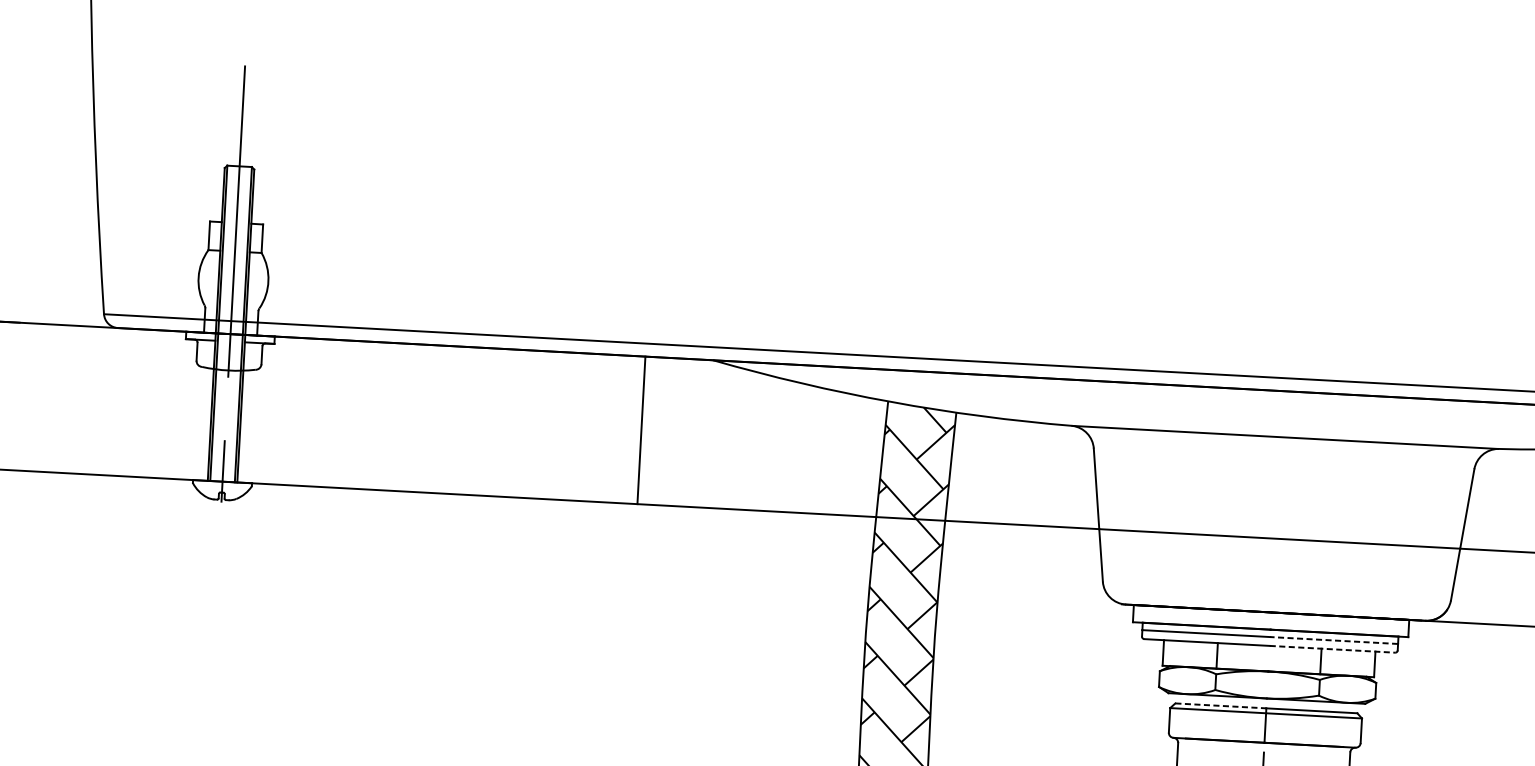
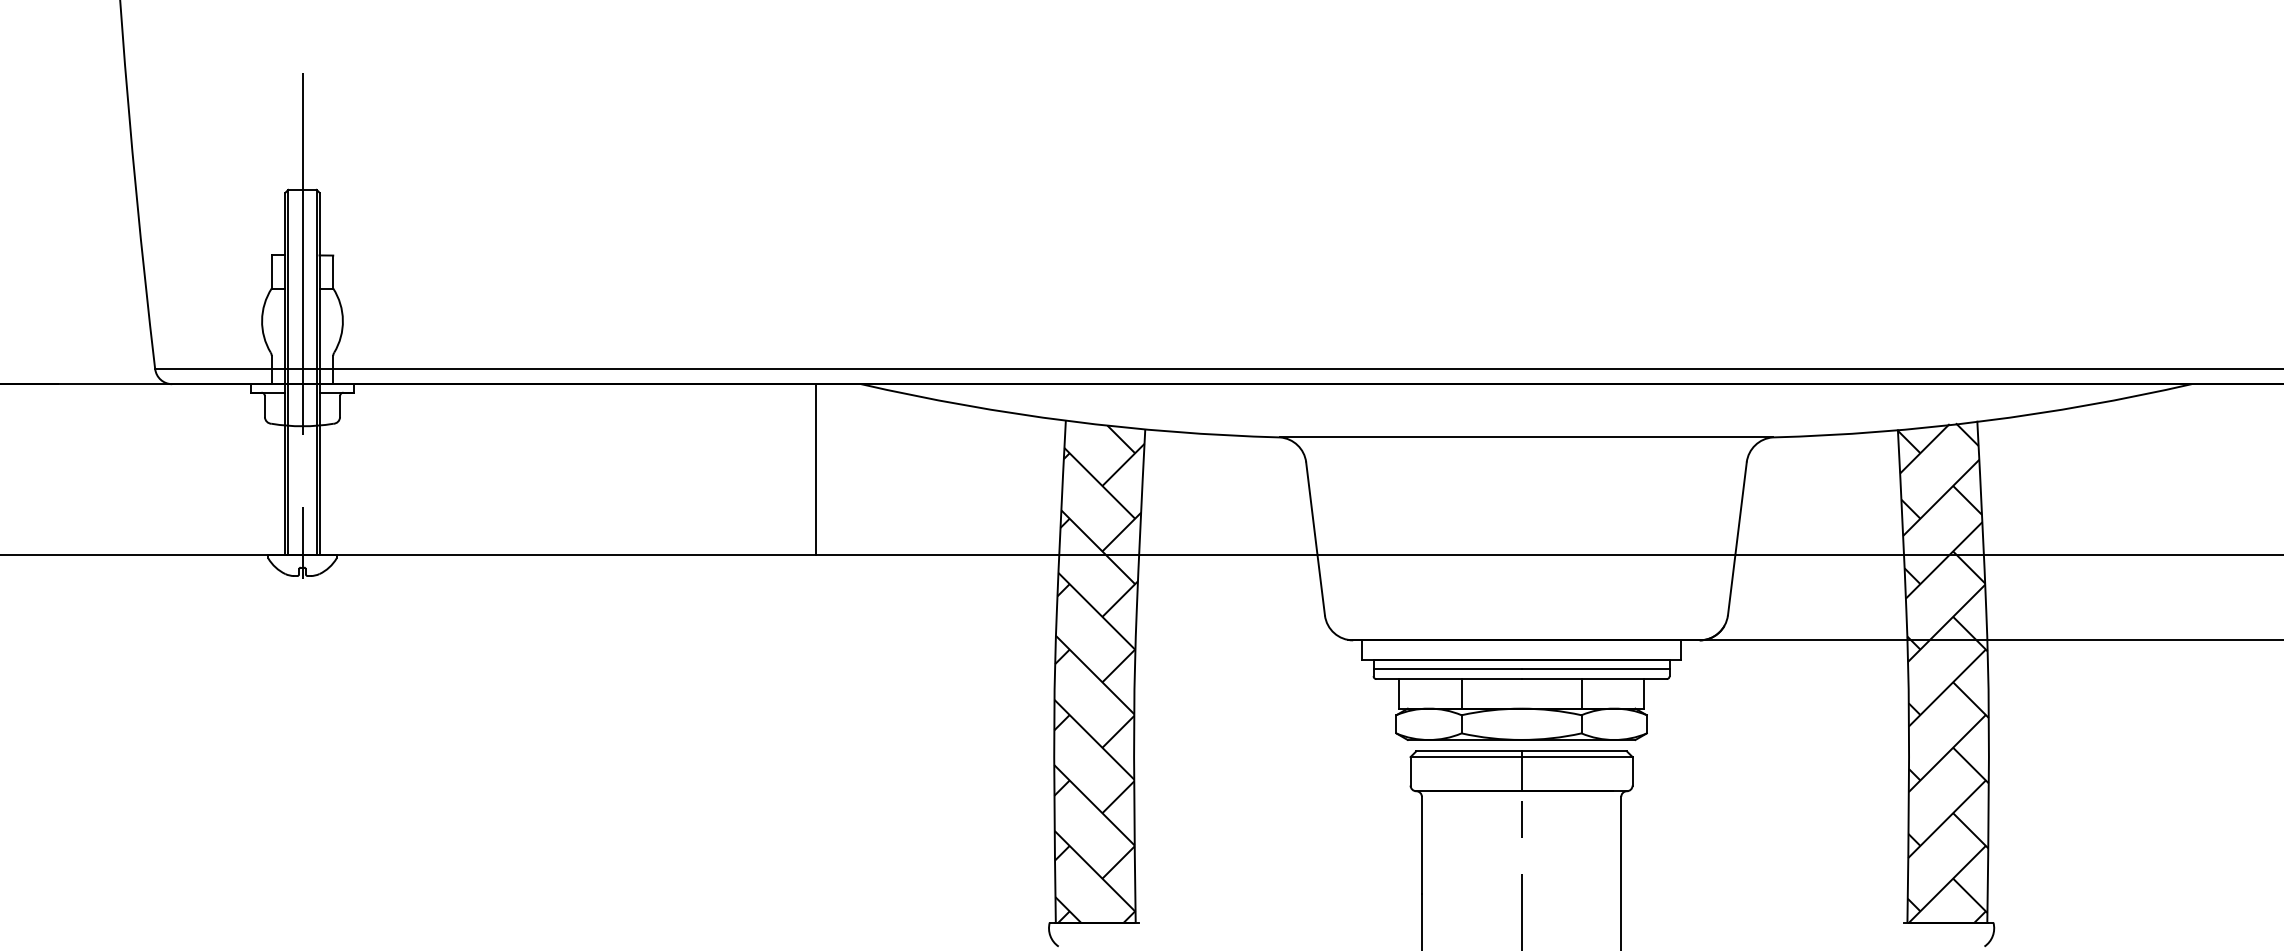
line: (641, 430) -> (815, 469), moved
line: (1334, 640) -> (1595, 668), dashed -> solid
line: (1332, 649) -> (1594, 679), dashed -> solid
line: (1220, 705) -> (1468, 751), dashed -> solid

